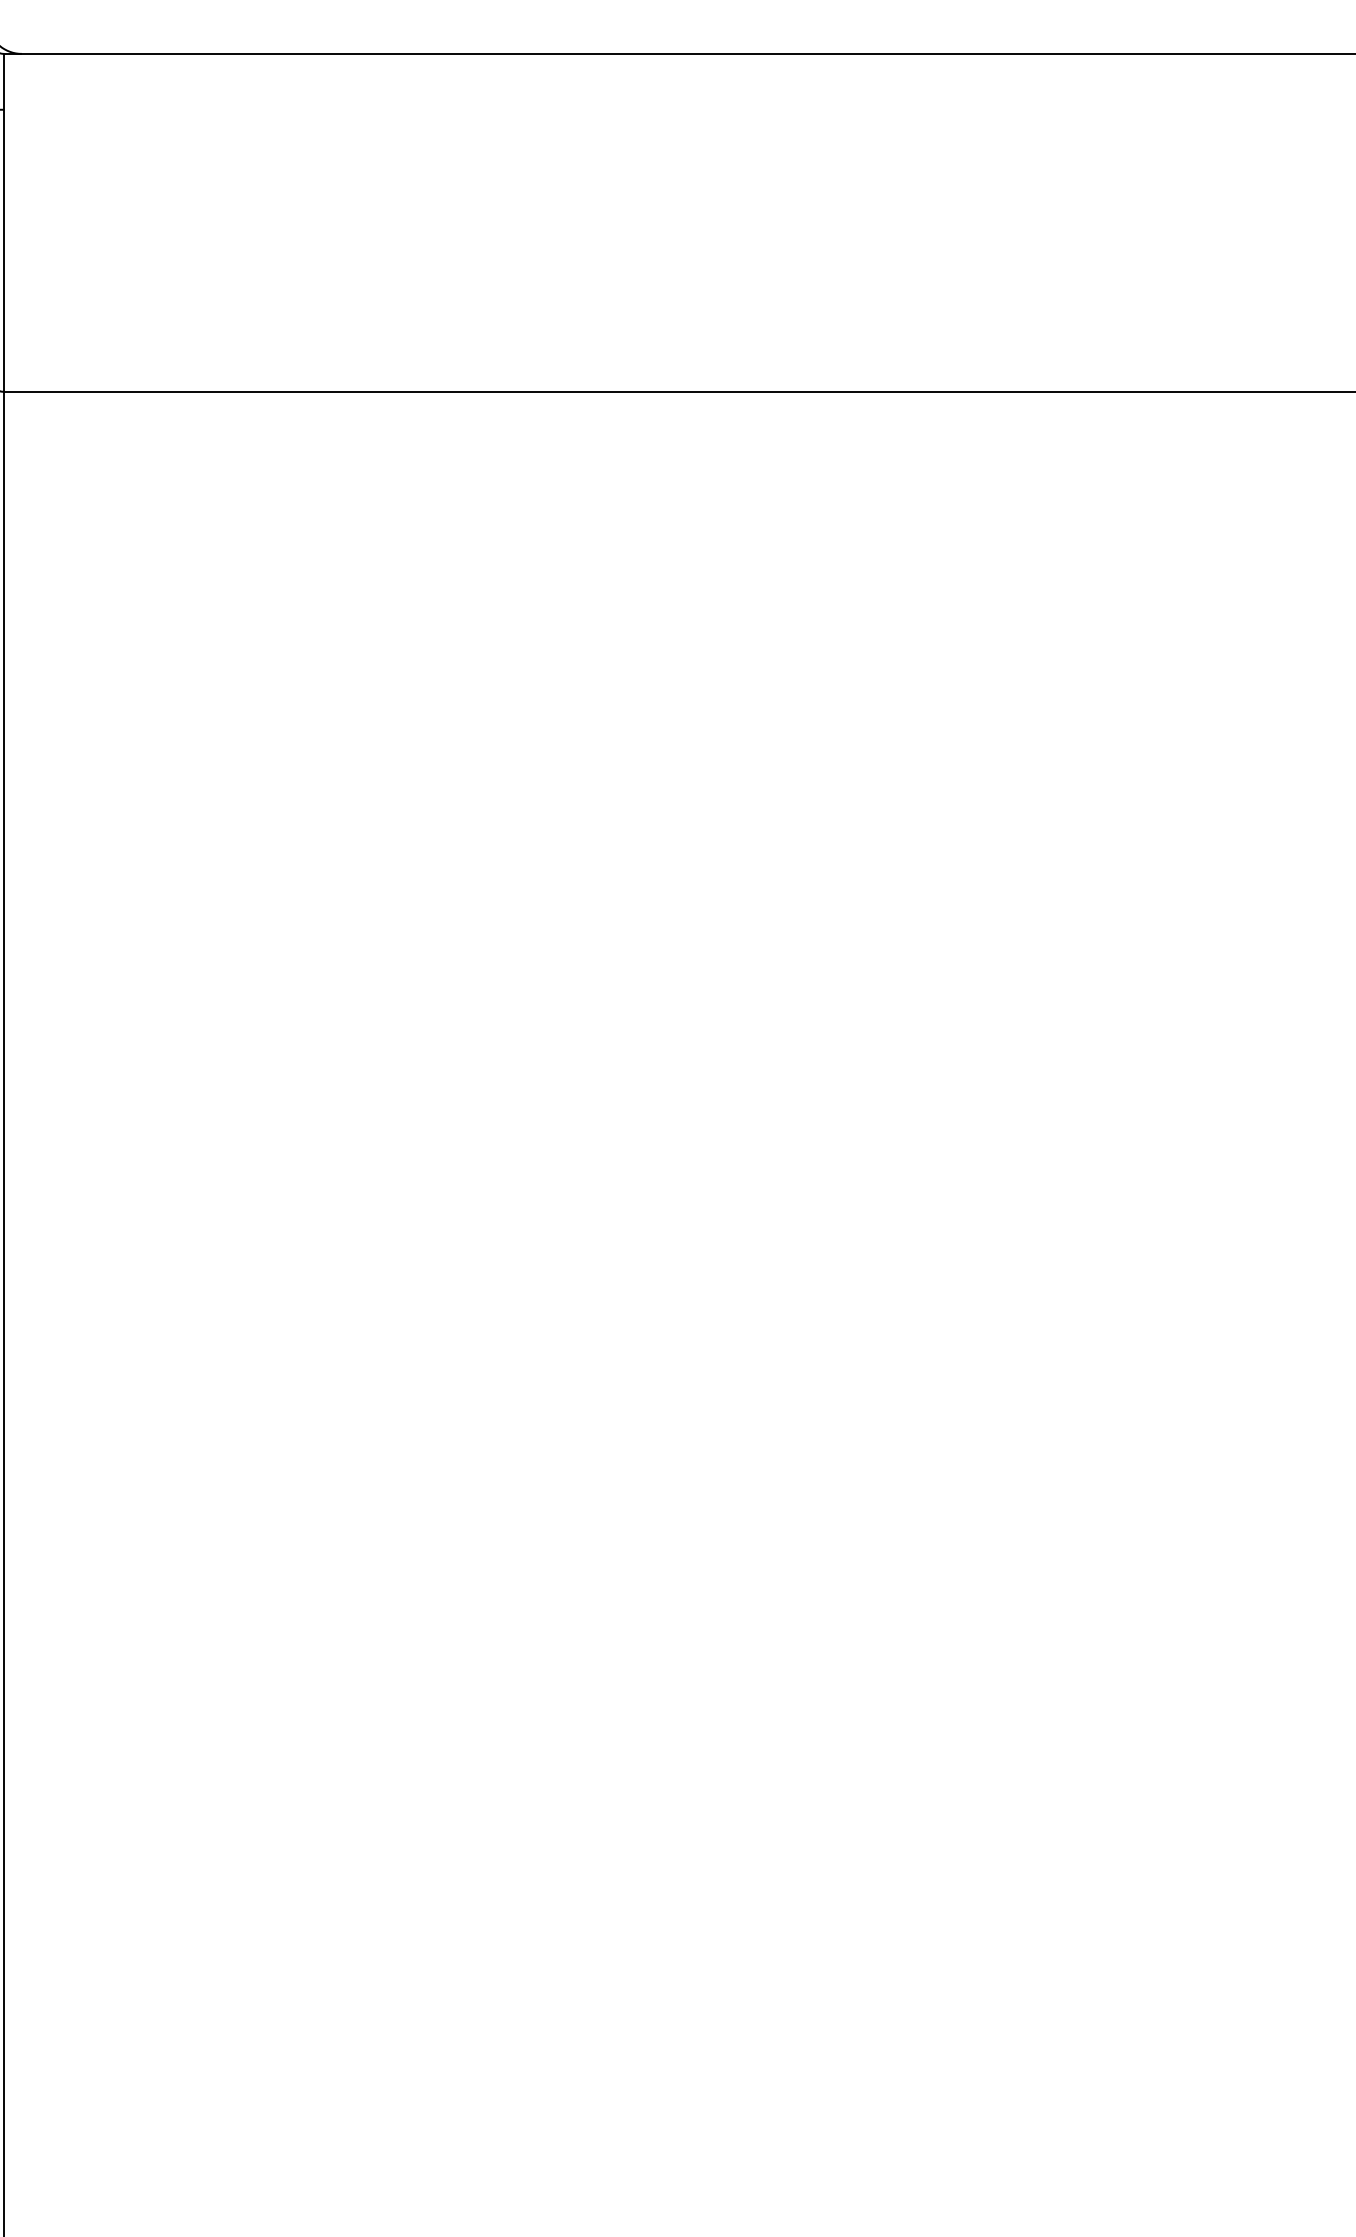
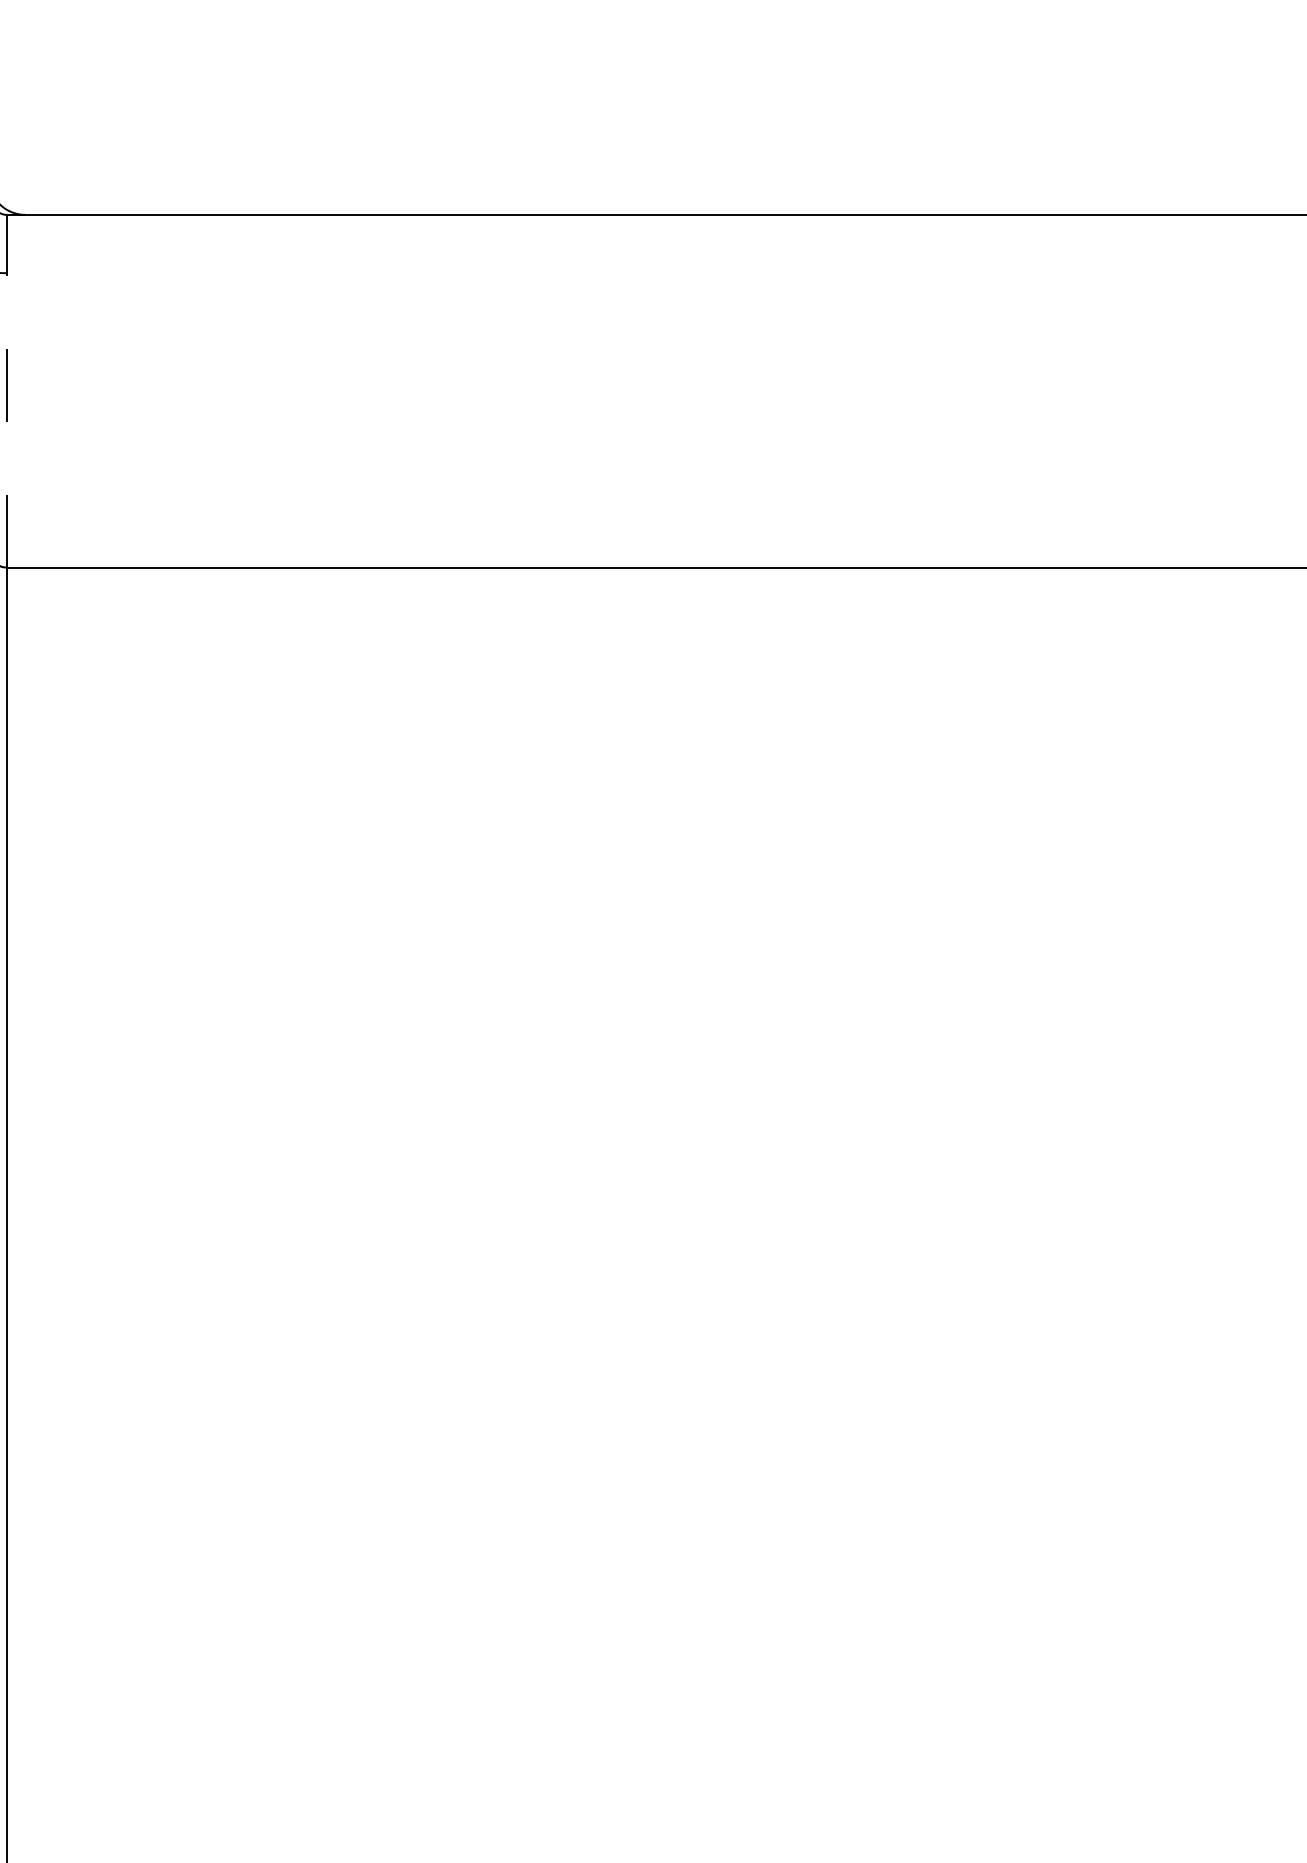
line: (4, 222) -> (7, 390), solid -> dashed

